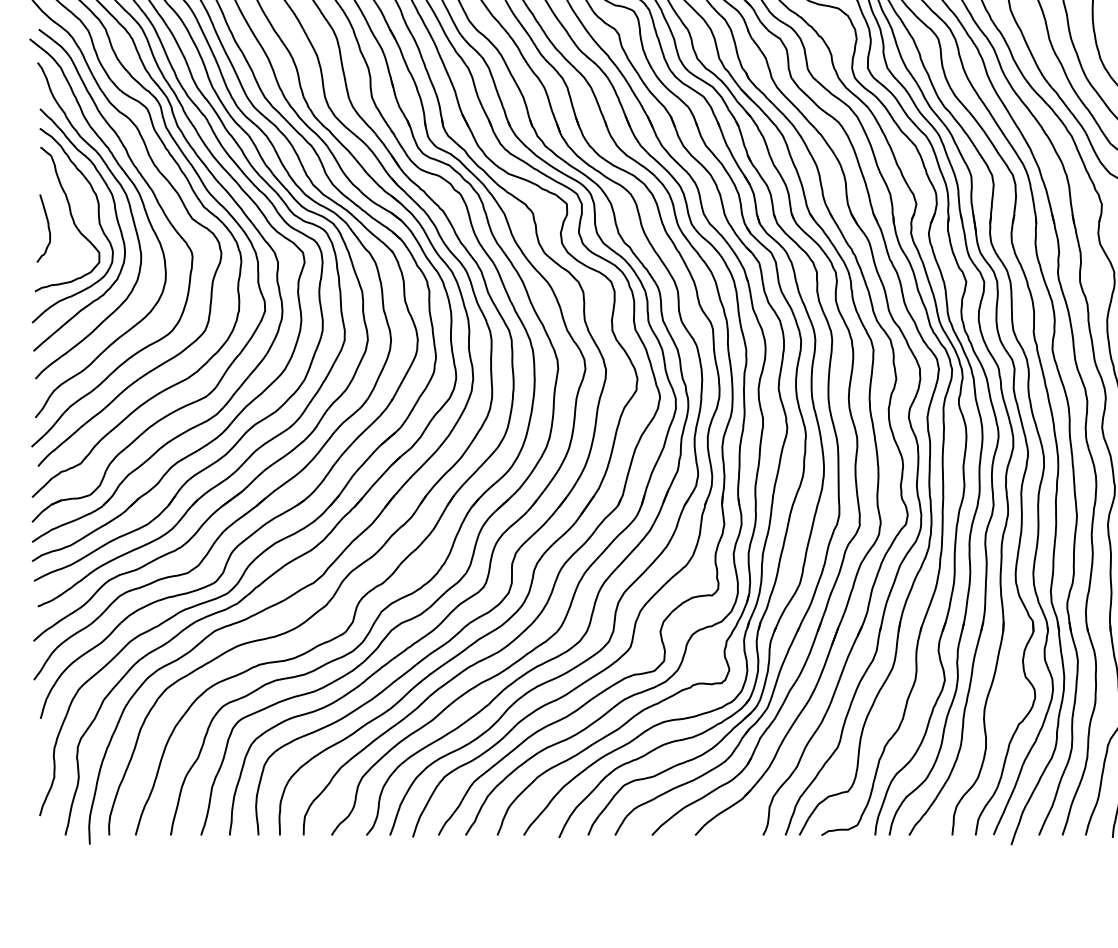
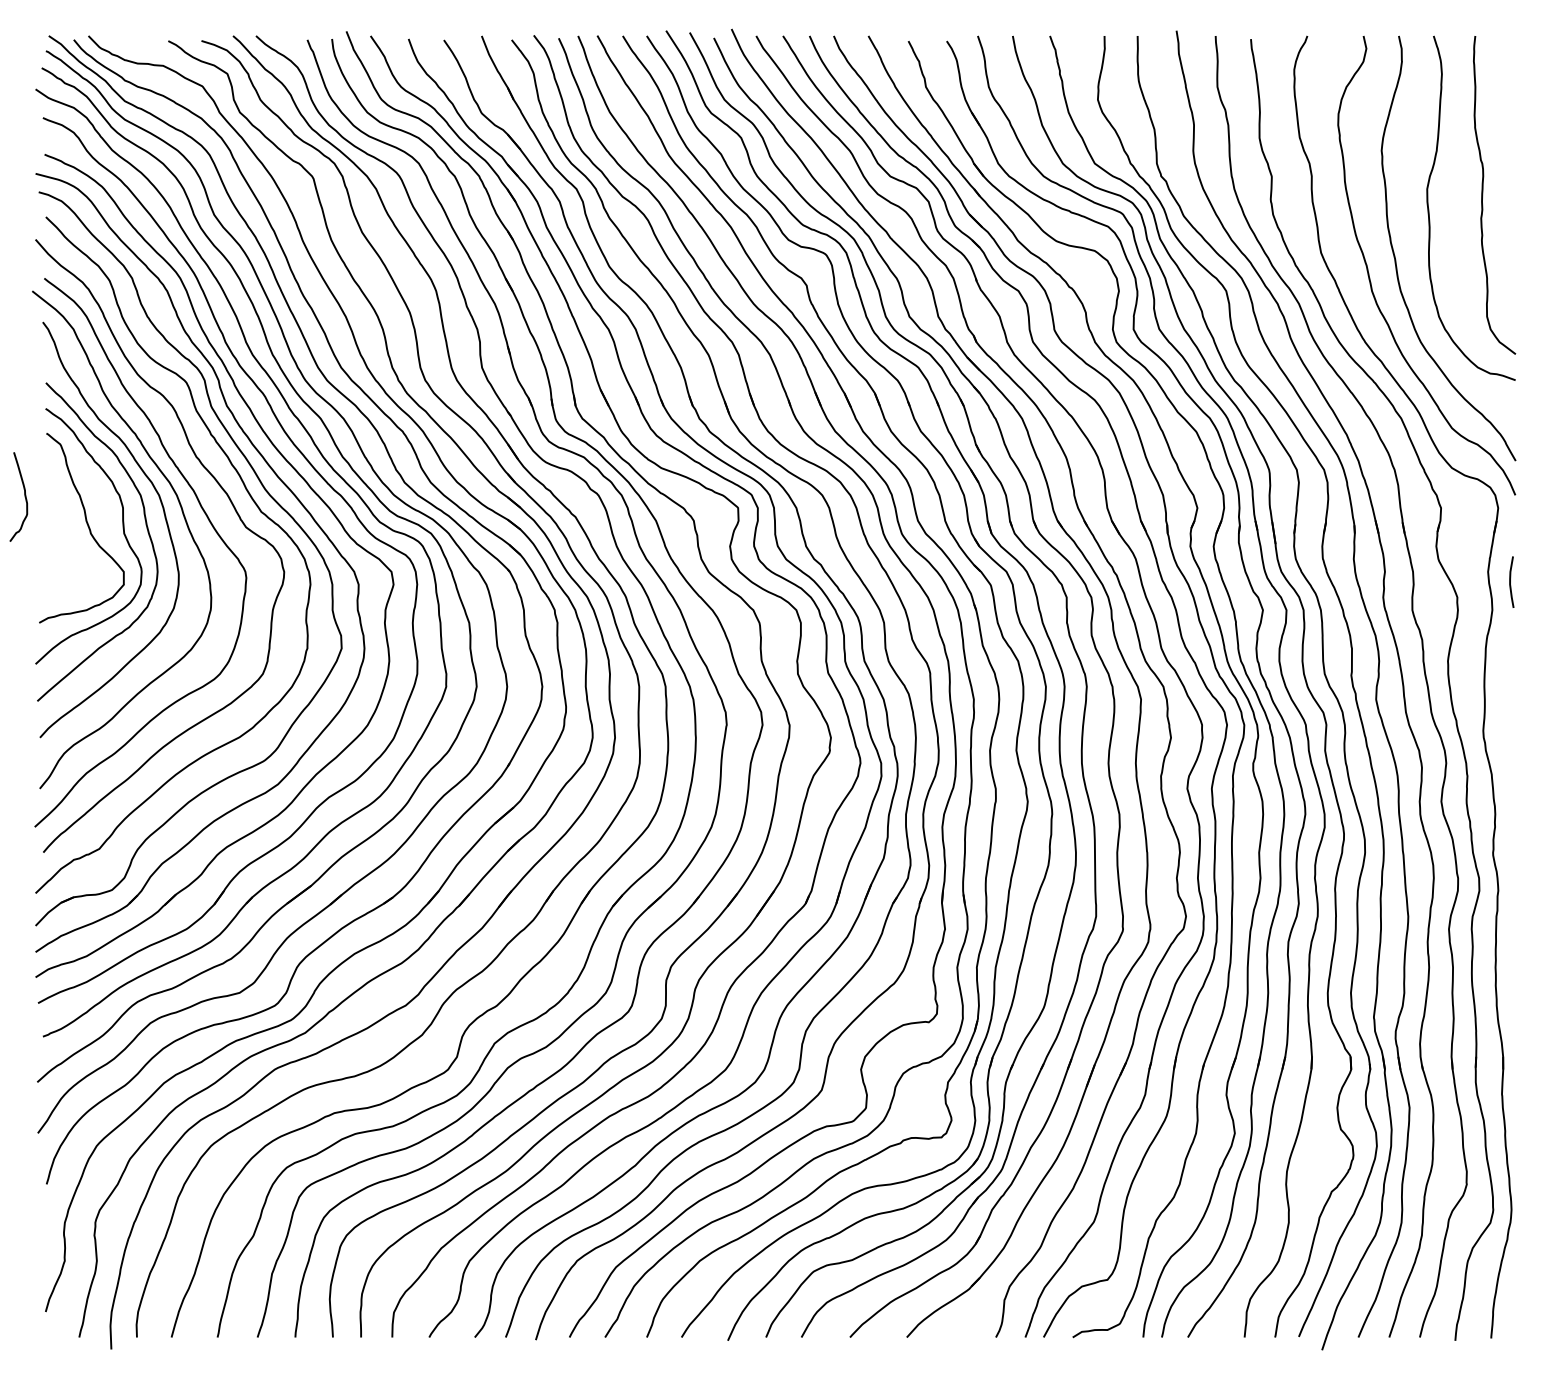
curve: (48, 228) -> (24, 496), moved

